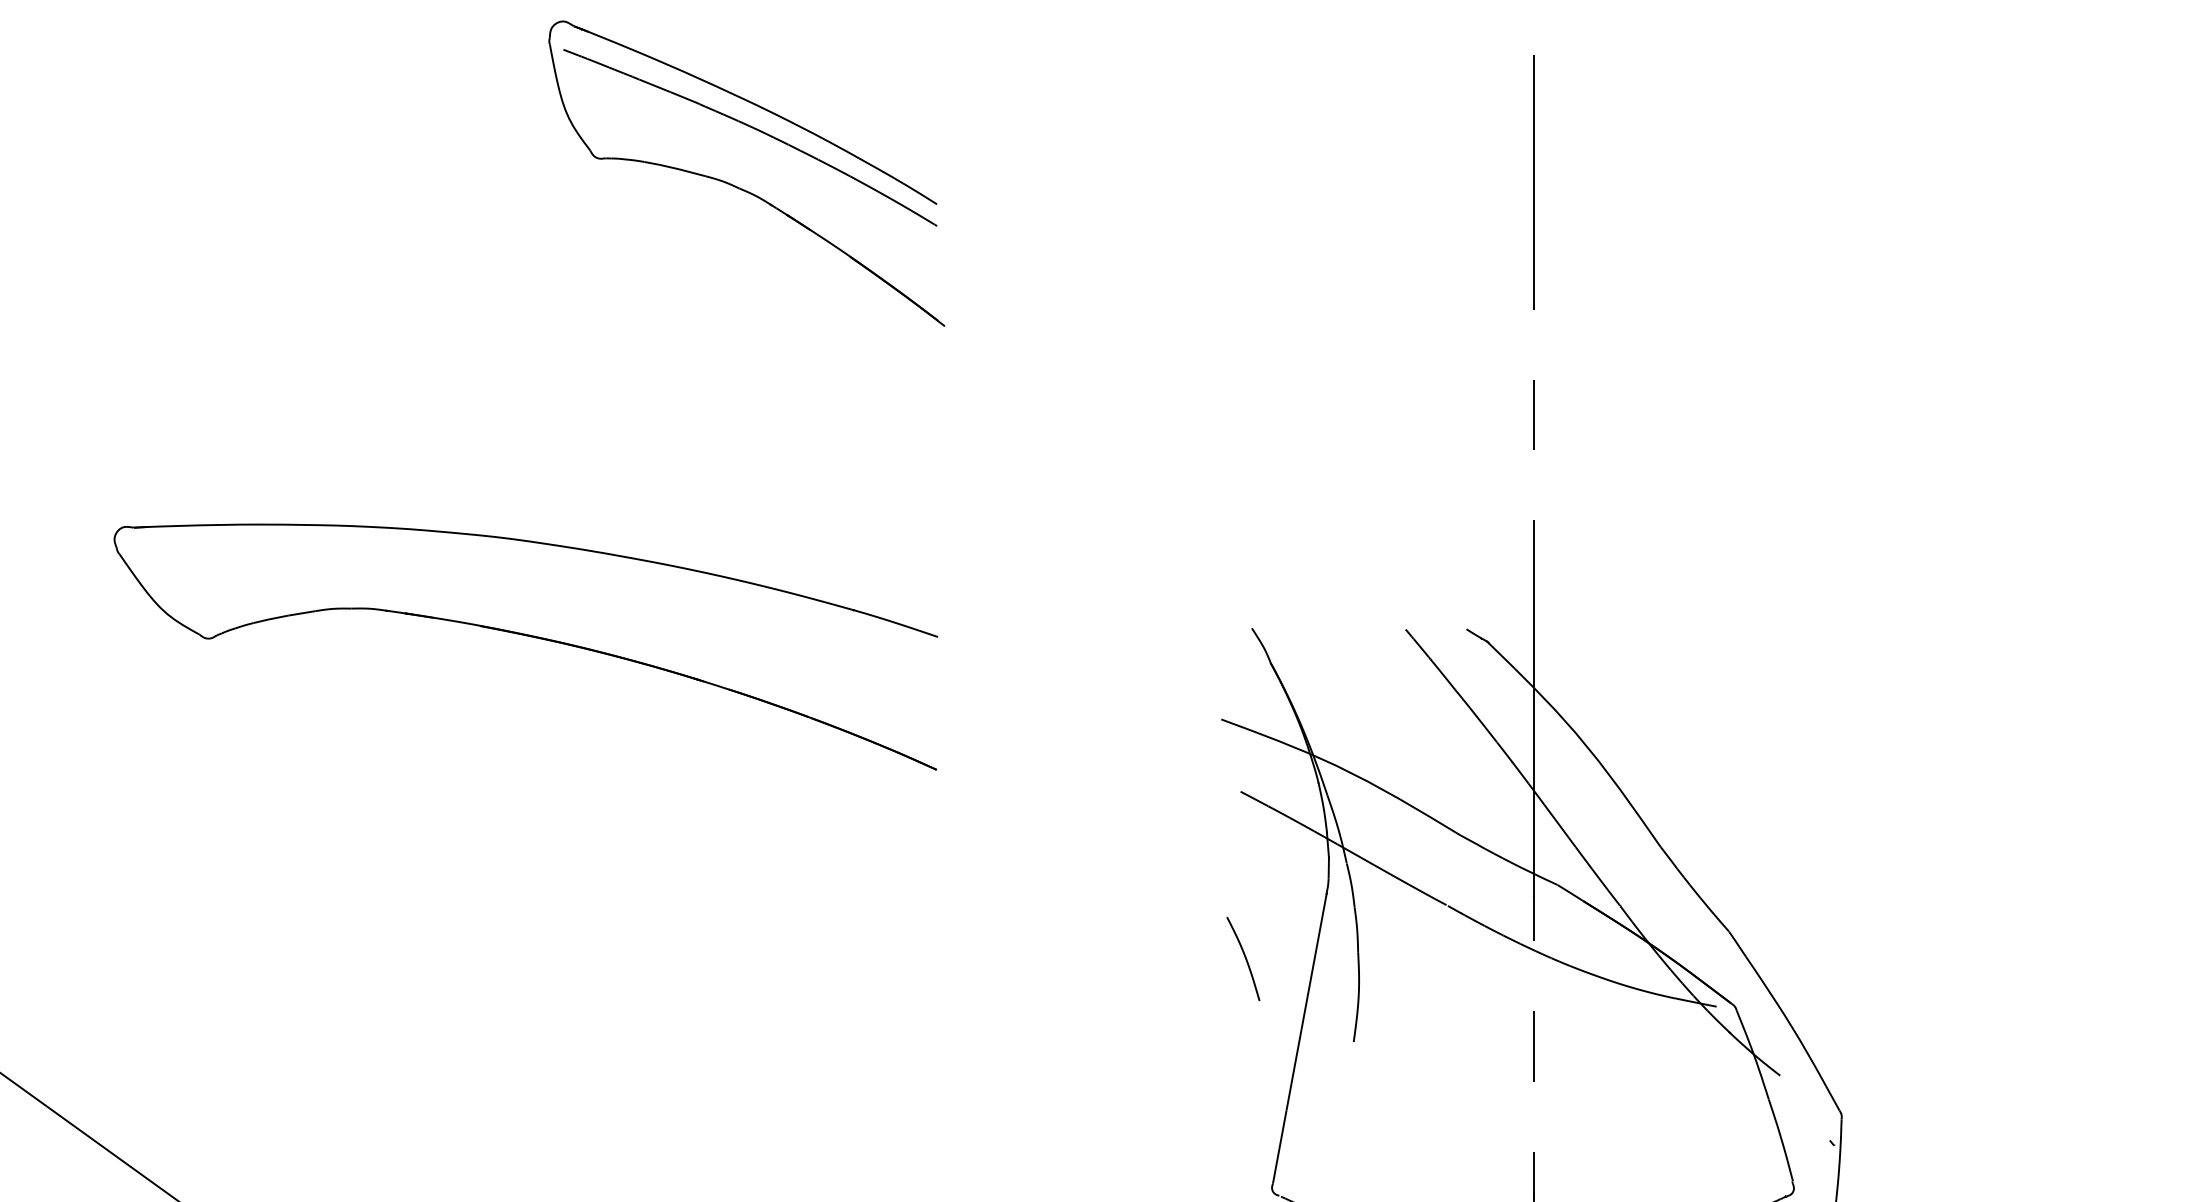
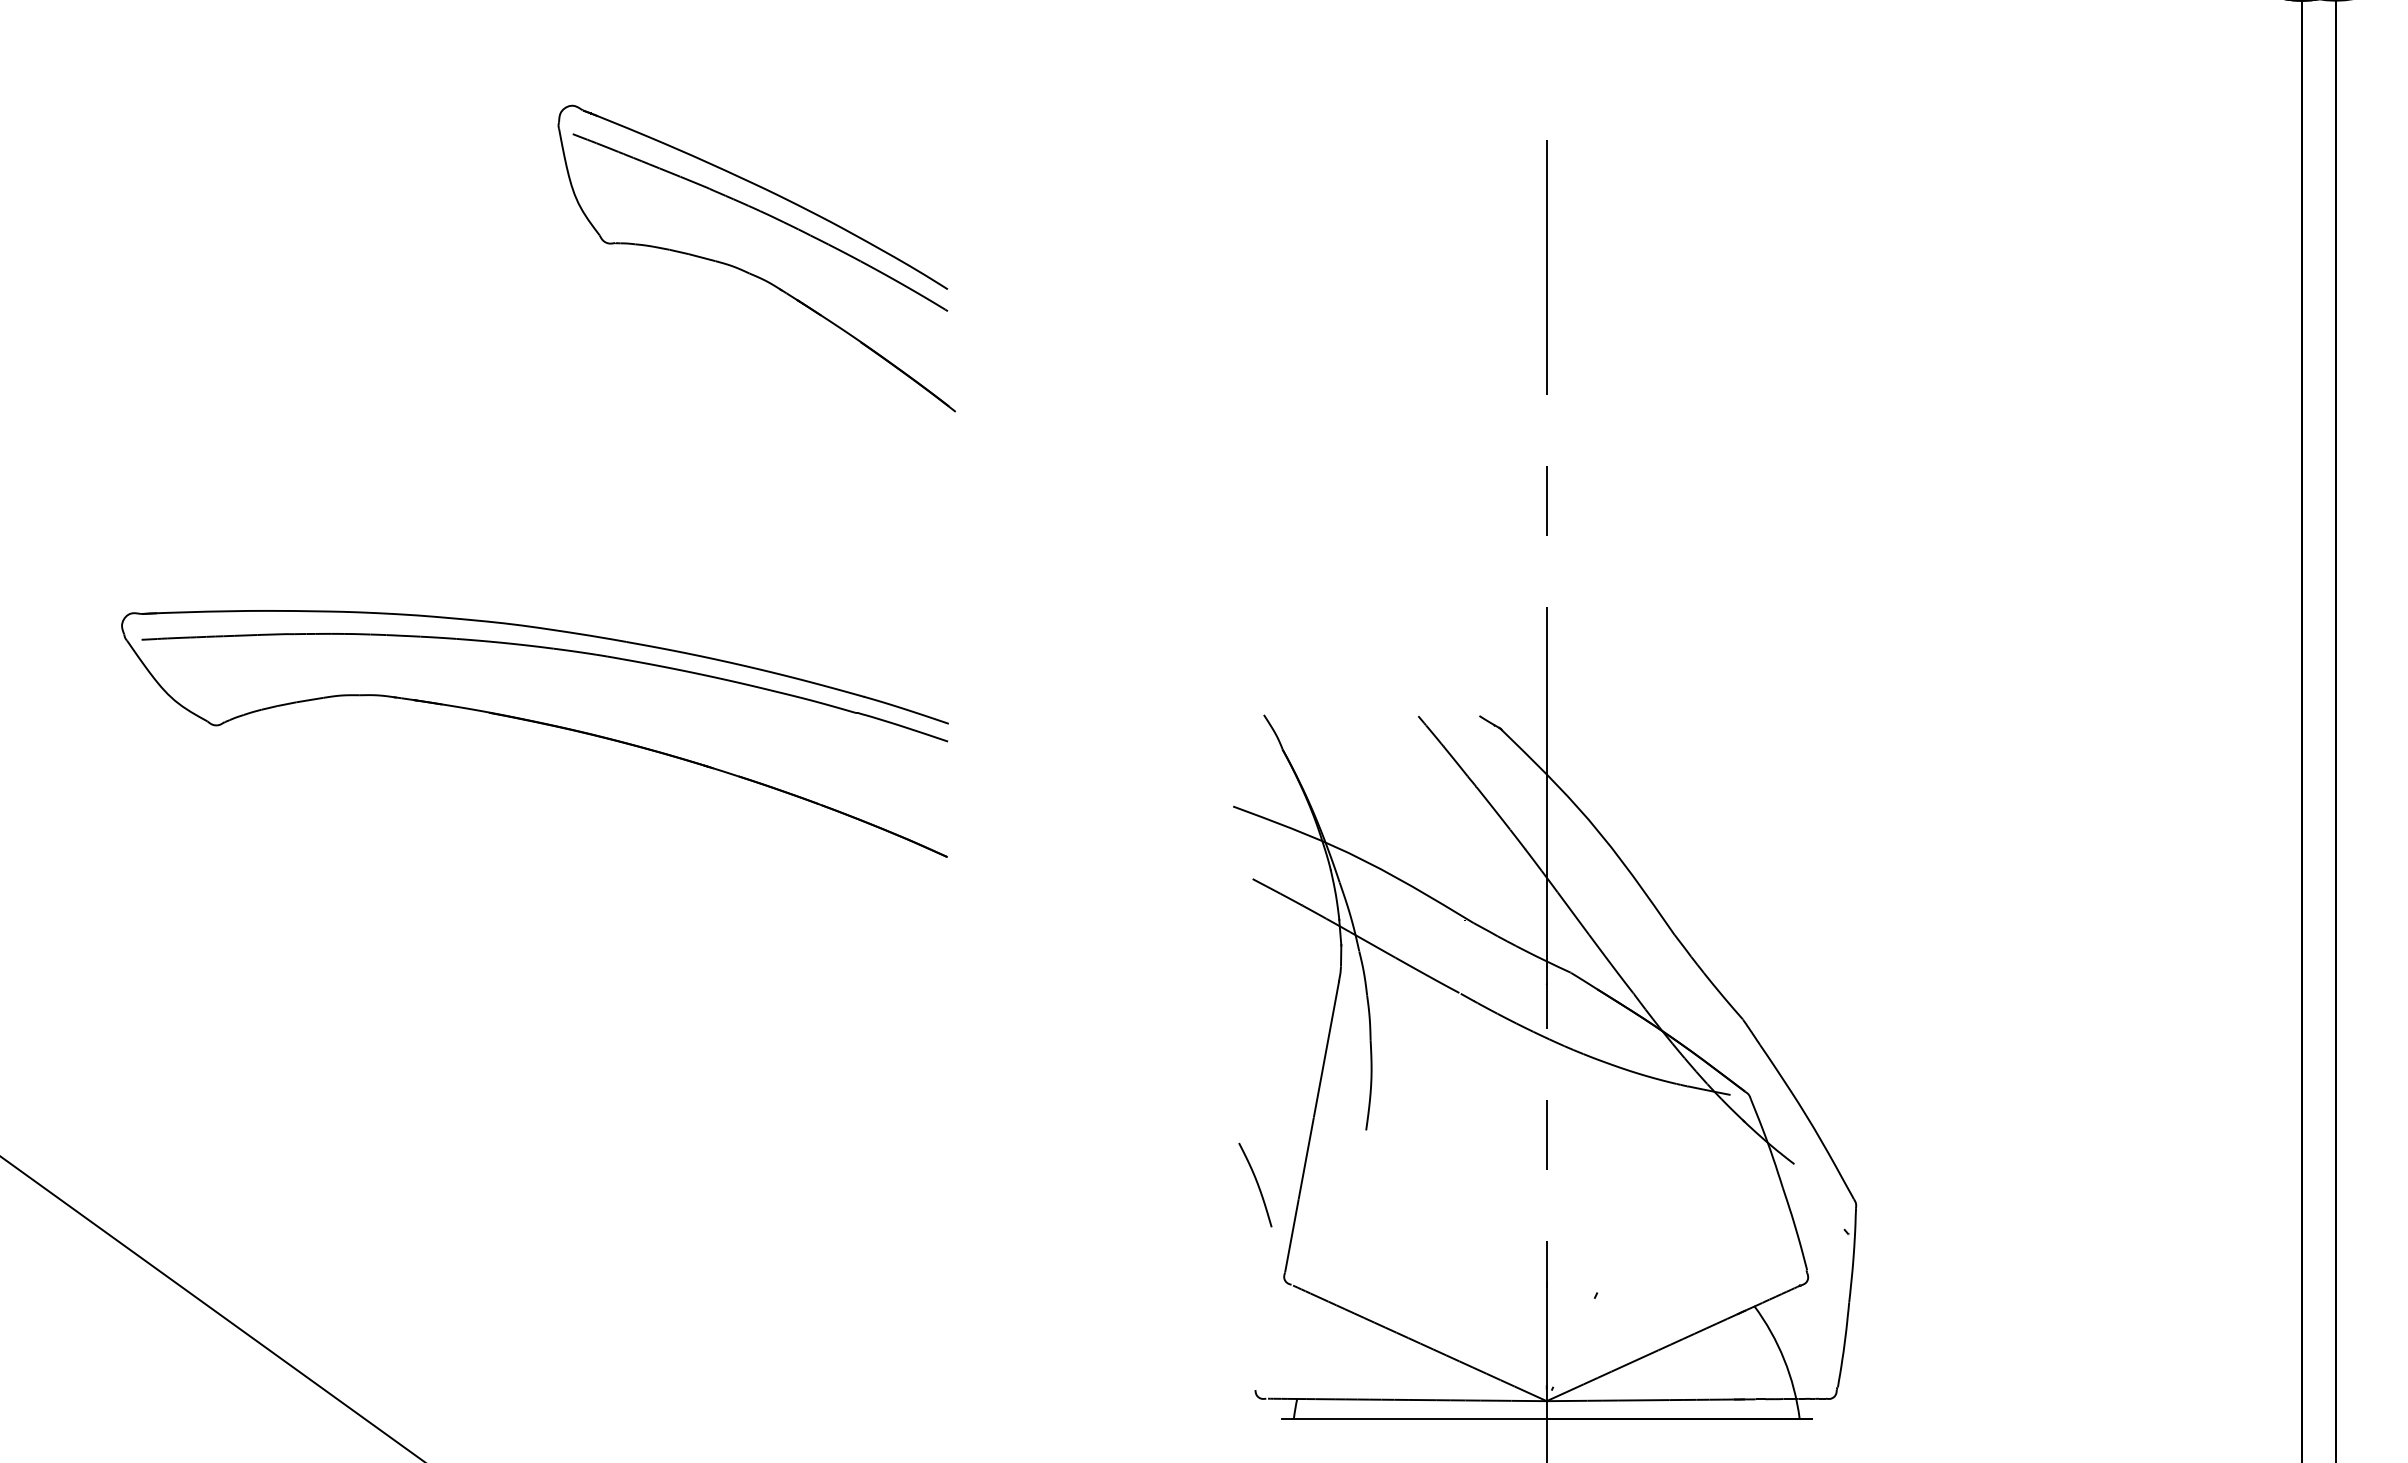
part: (540, 563) -> (549, 649), added
curve: (1244, 957) -> (1256, 1183), moved

